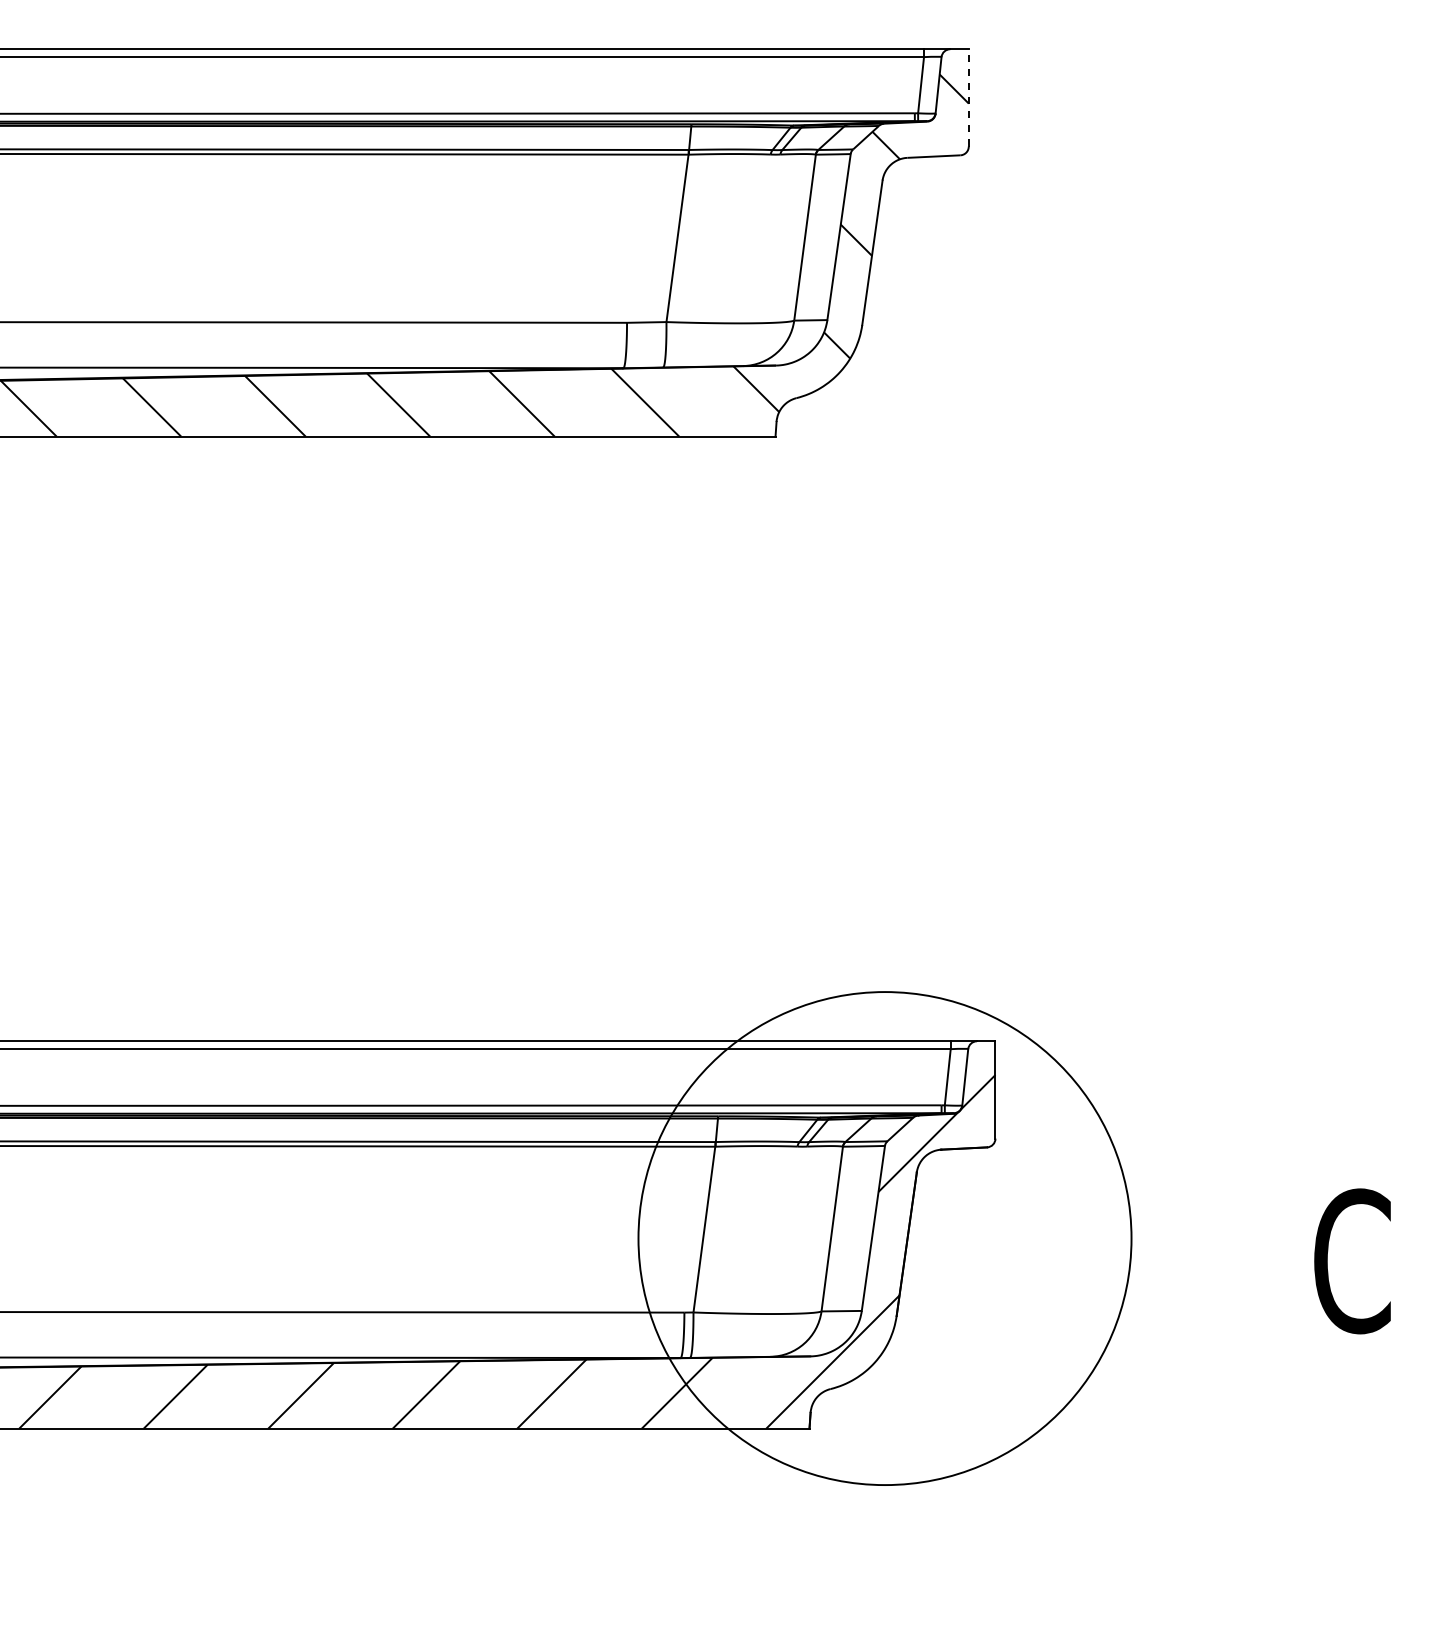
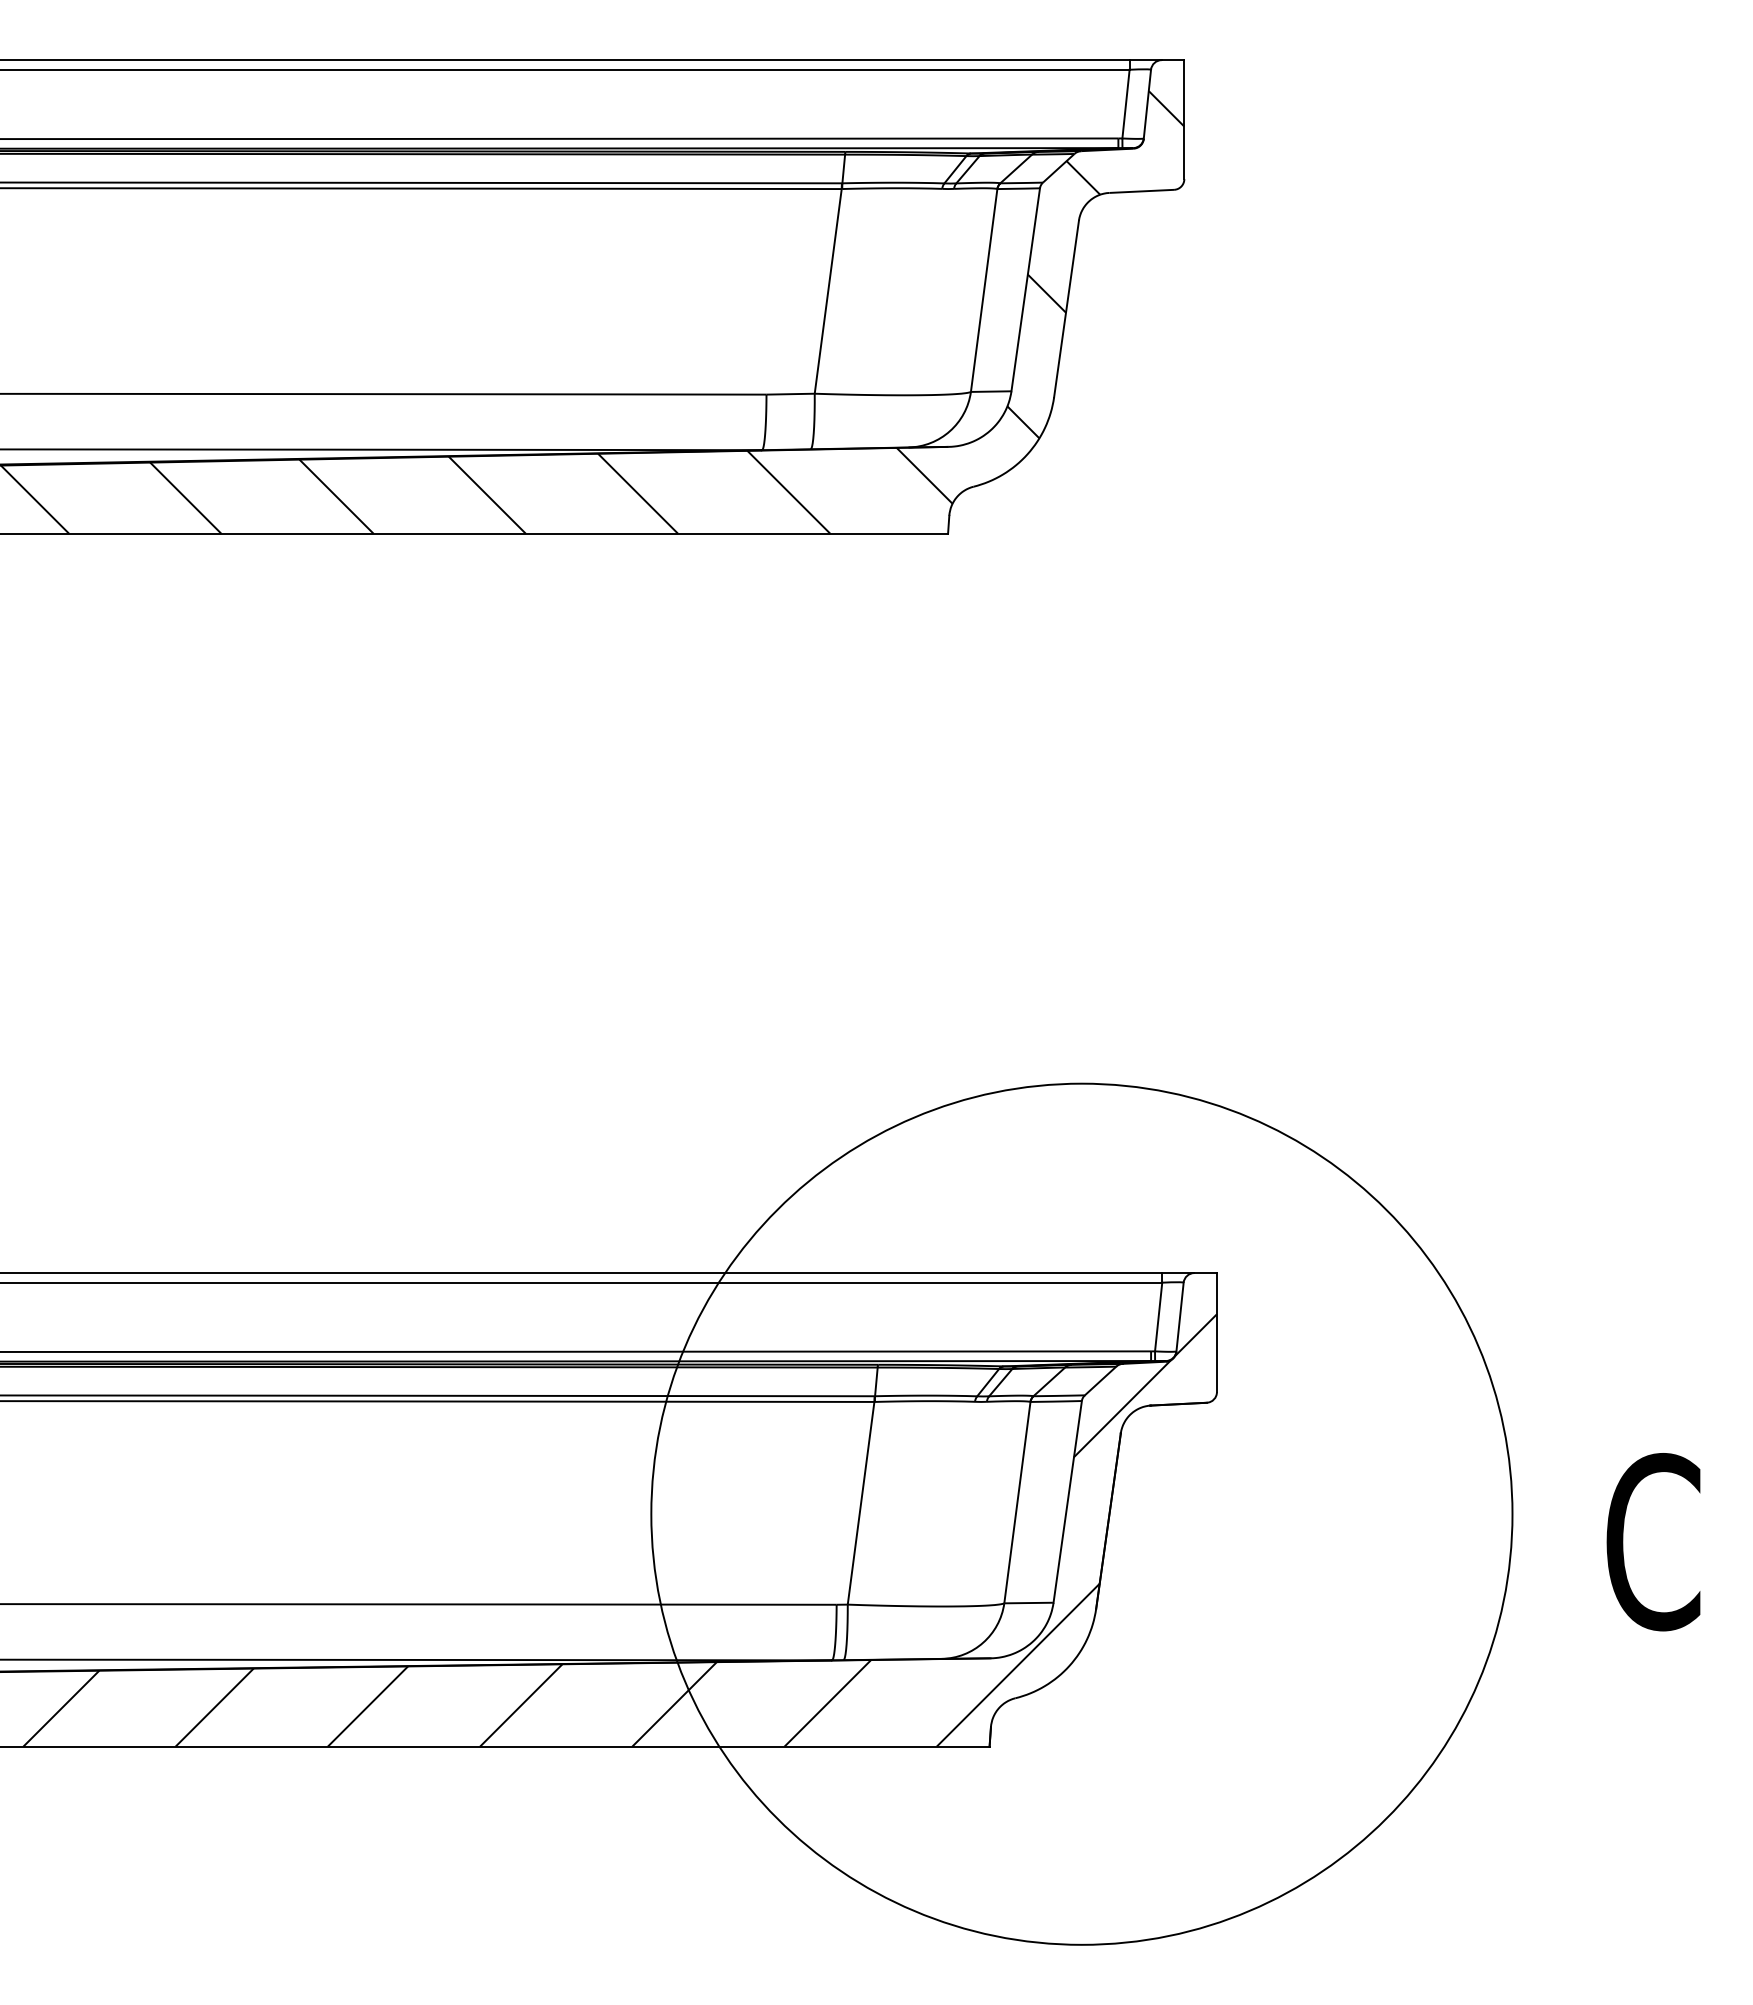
line: (968, 97) -> (1184, 119), dashed -> solid
circle: (884, 1237) -> (1081, 1513), size x1.43

